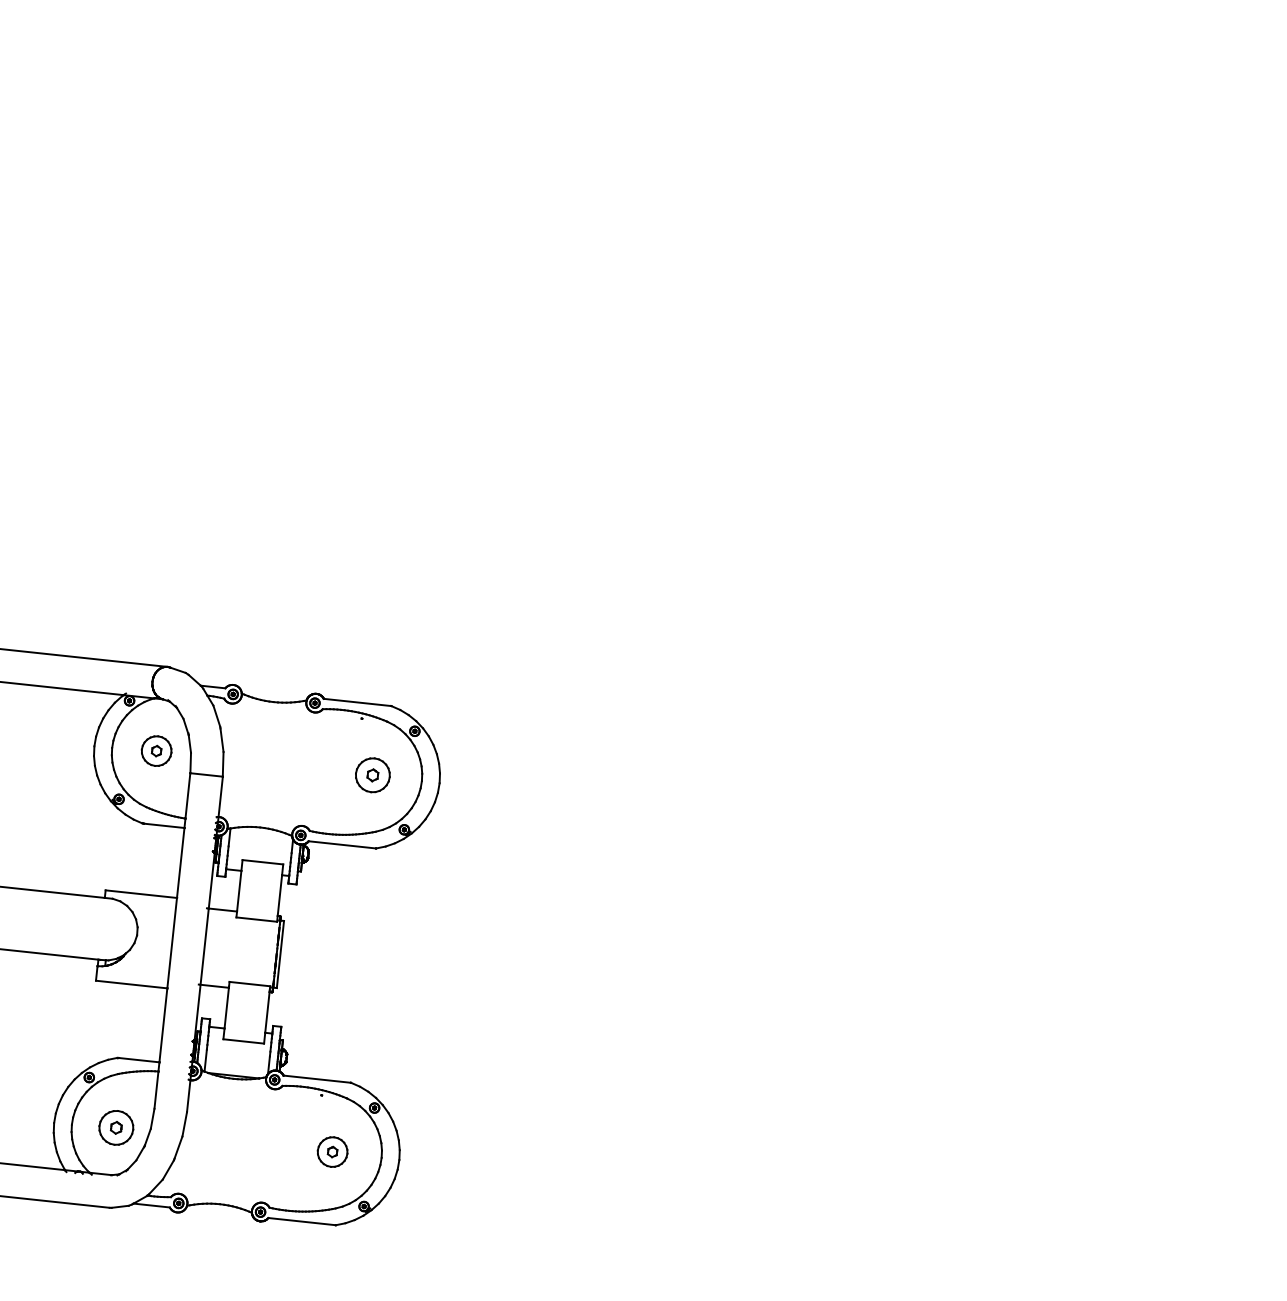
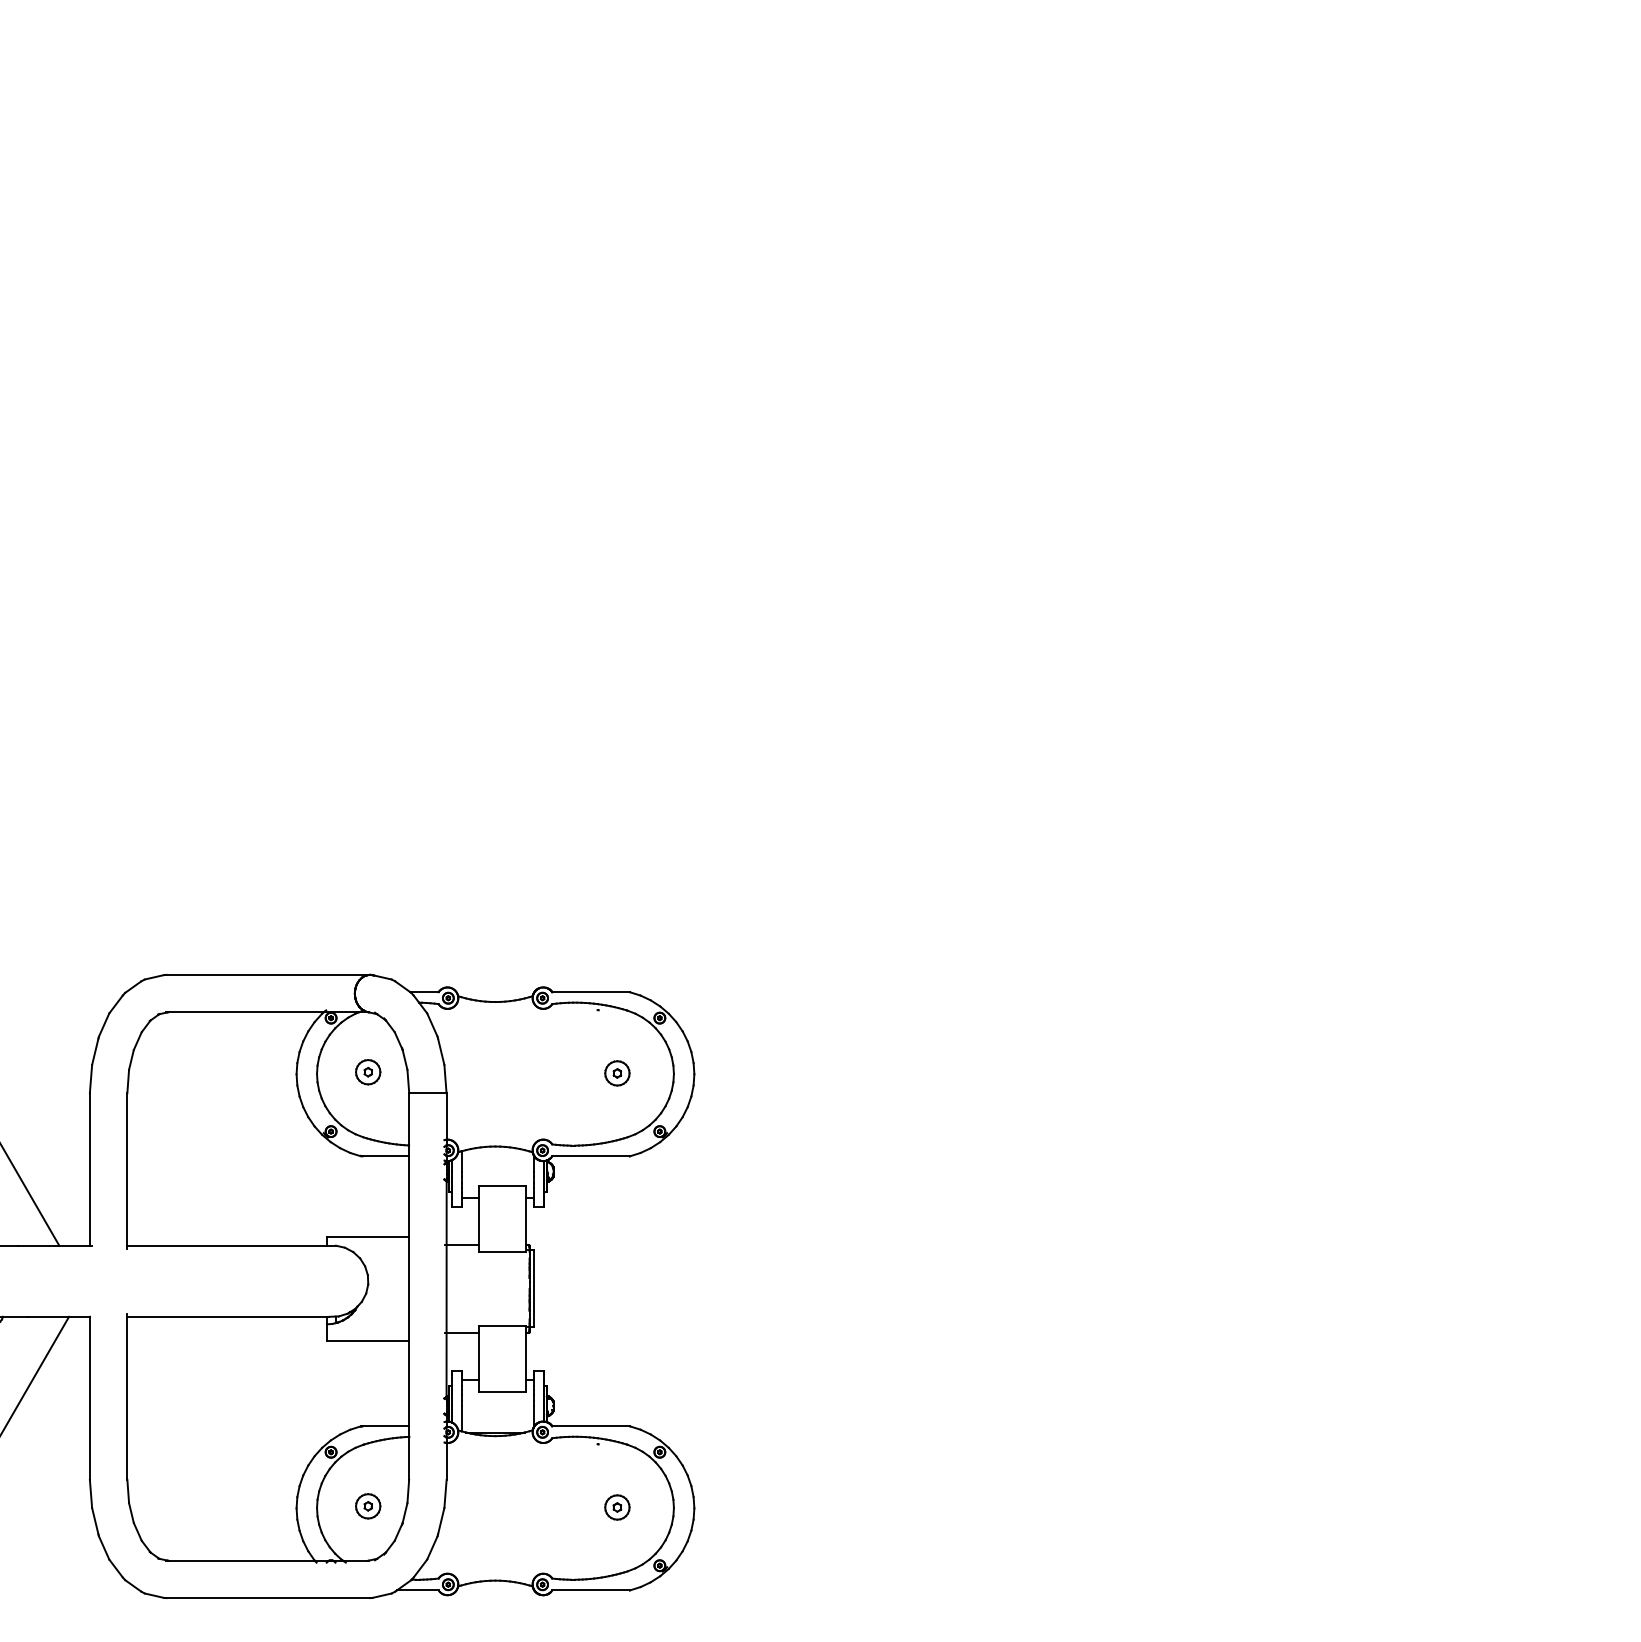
part: (156, 751) -> (368, 1072), size x0.71
part: (372, 775) -> (617, 1073), size x0.62
part: (116, 1128) -> (368, 1506), size x0.62
part: (332, 1152) -> (617, 1507), size x0.71

